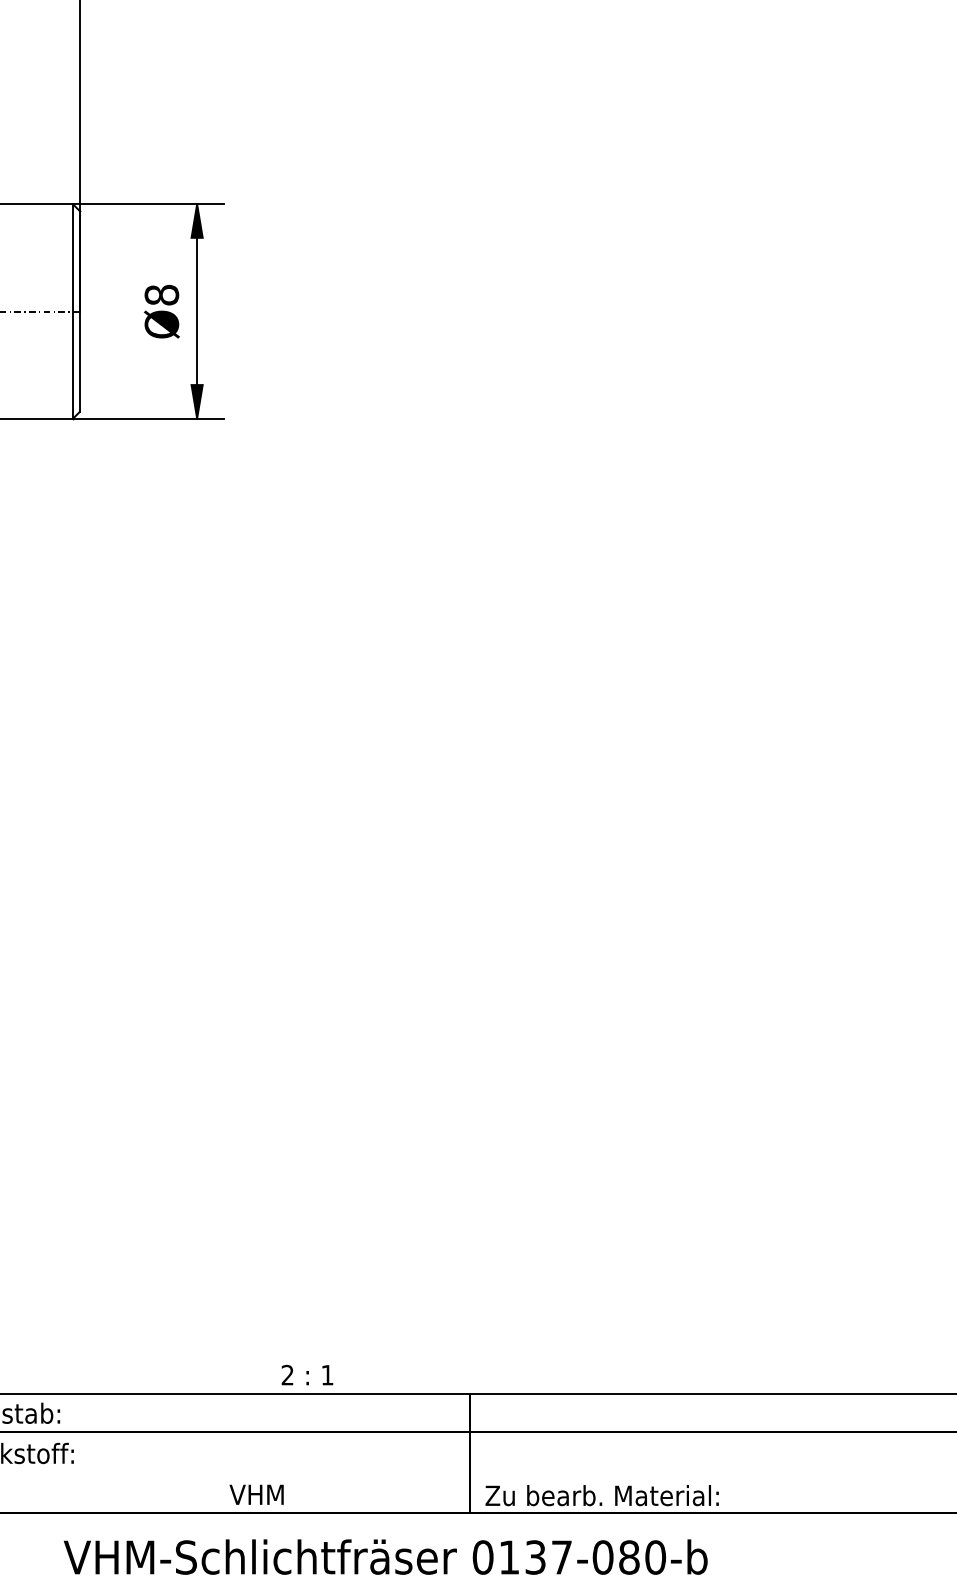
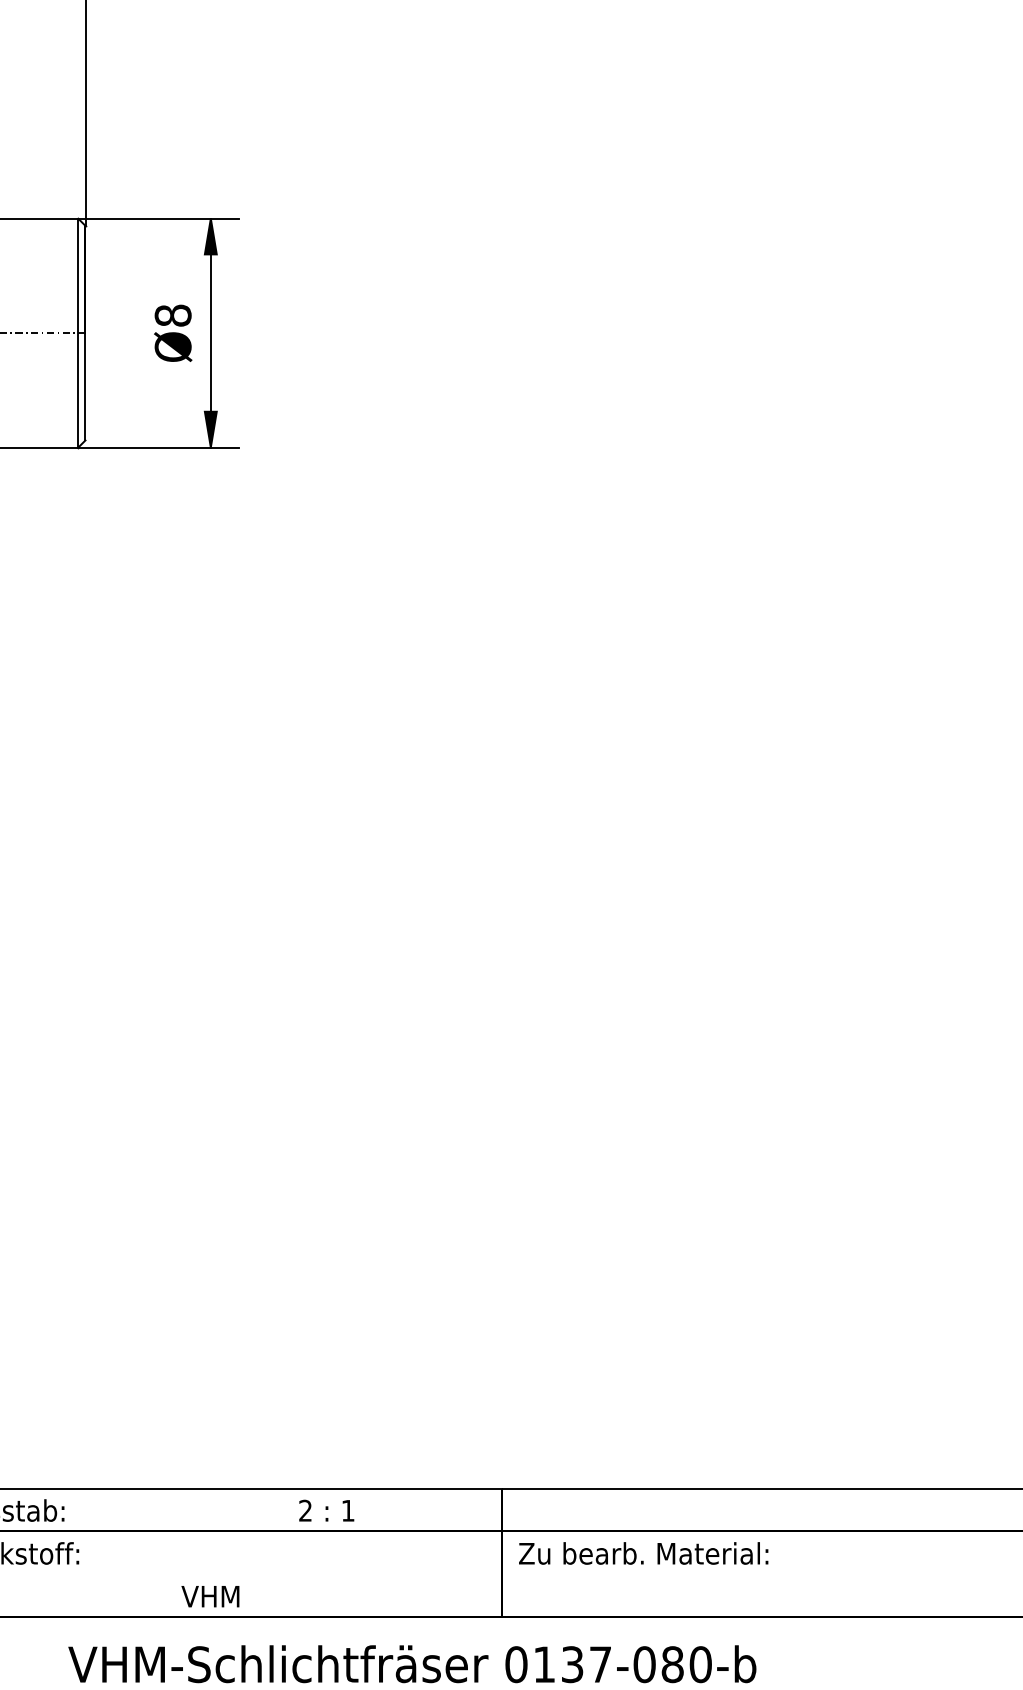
text: (307, 1374) -> (326, 1510), moved
text: (256, 1494) -> (210, 1596), moved
text: (602, 1495) -> (643, 1553), moved

